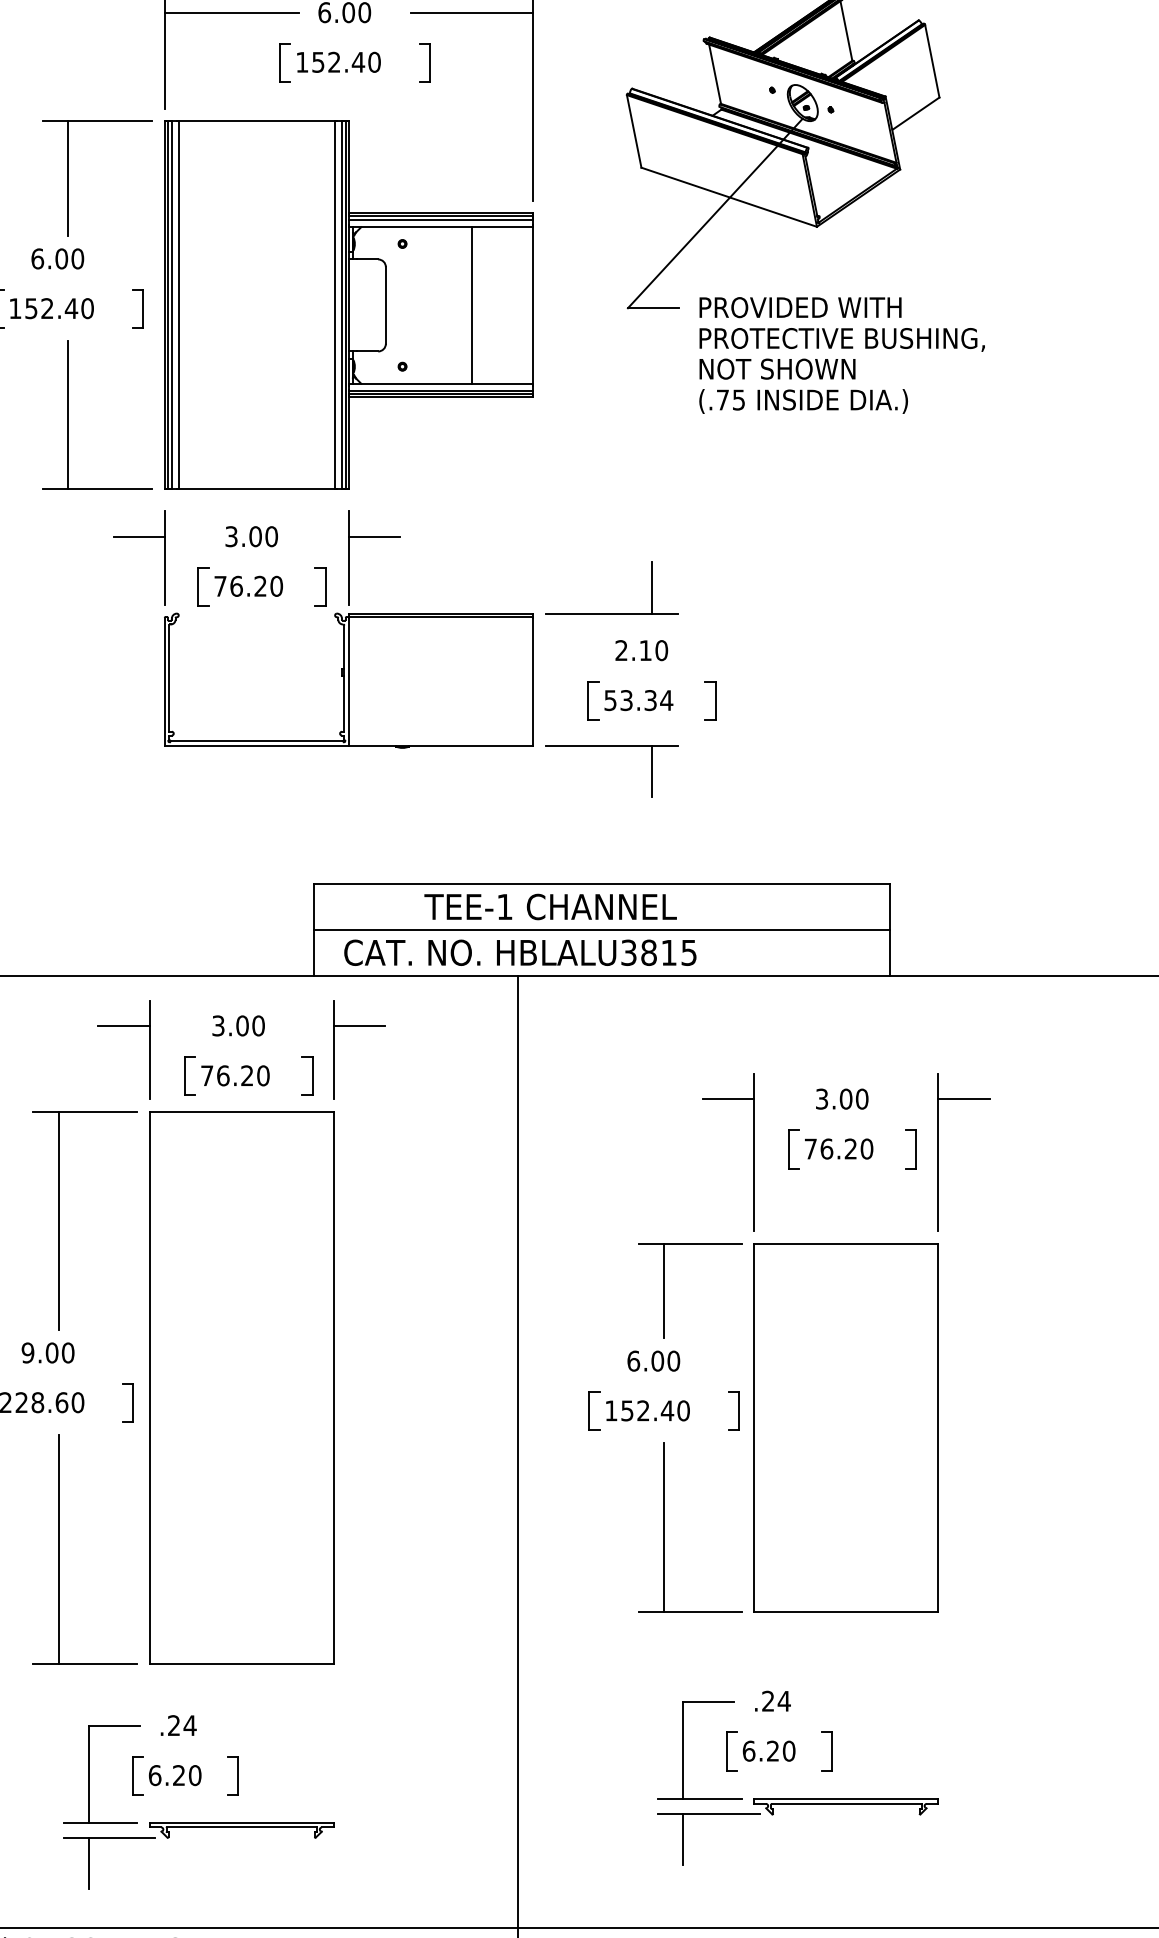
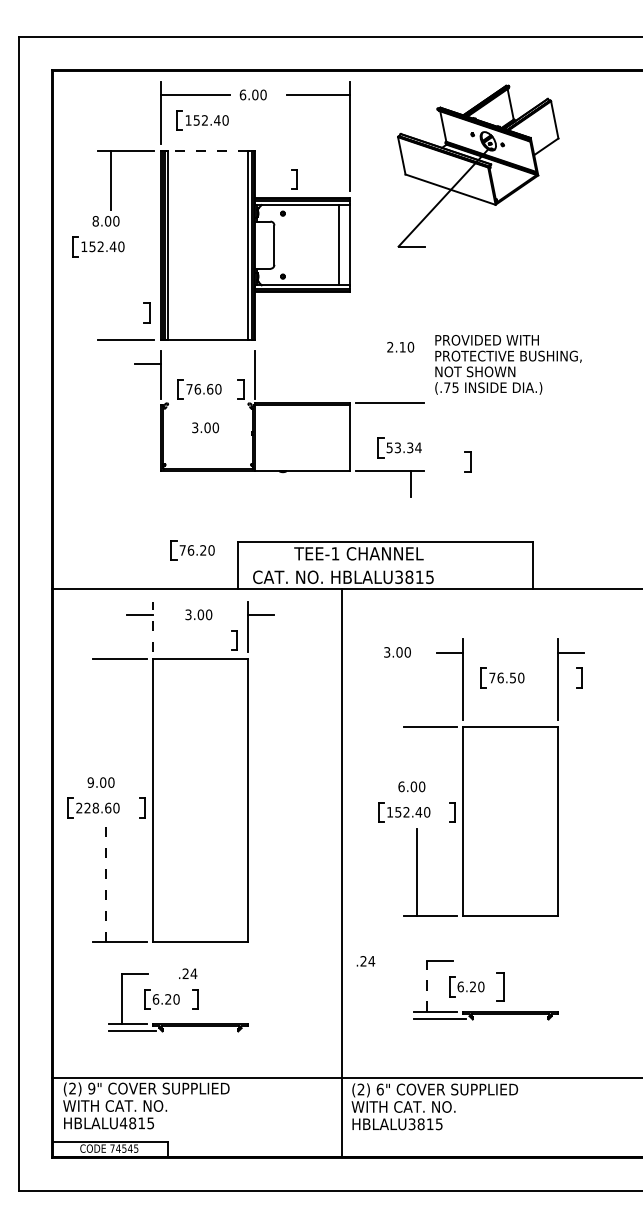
part: (329, 62) -> (202, 120), moved
part: (425, 62) -> (294, 179), moved
line: (255, 120) -> (207, 150), solid -> dashed
text: (37, 259) -> (95, 221), 6.00 -> 8.00
line: (471, 306) -> (339, 245), moved
part: (136, 308) -> (146, 312), moved
text: (842, 354) -> (508, 364), moved
line: (68, 415) -> (111, 301), removed
text: (251, 536) -> (205, 427), moved
line: (374, 536) -> (268, 363), removed
text: (261, 586) -> (210, 389), 76.20 -> 76.60
line: (651, 588) -> (410, 390), removed
text: (641, 649) -> (400, 346), moved
part: (709, 699) -> (467, 461), moved
line: (600, 929) -> (384, 565), removed
line: (150, 1048) -> (153, 626), solid -> dashed
part: (226, 1075) -> (192, 550), moved
text: (842, 1099) -> (397, 652), moved
text: (849, 1148) -> (512, 677), 76.20 -> 76.50
part: (910, 1148) -> (579, 677), moved
line: (58, 1220) -> (106, 714), removed
line: (664, 1290) -> (417, 750), removed
line: (58, 1549) -> (106, 883), solid -> dashed
text: (771, 1701) -> (365, 961), moved
text: (179, 1725) -> (188, 973), moved
line: (682, 1750) -> (426, 986), solid -> dashed
part: (826, 1750) -> (500, 986), size x1.4
line: (682, 1840) -> (426, 1032), removed
line: (89, 1863) -> (122, 1044), removed

